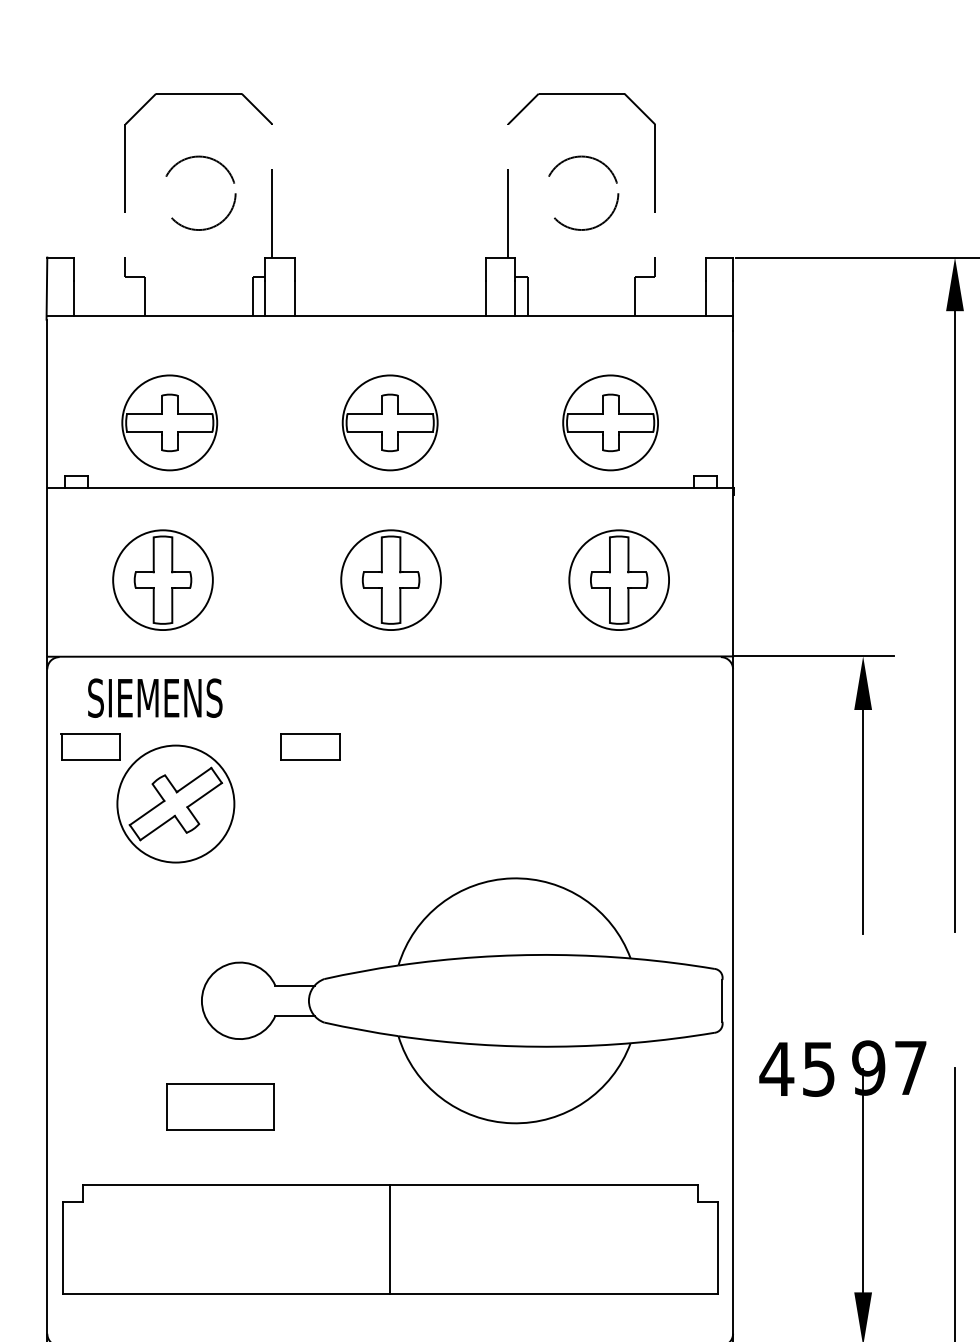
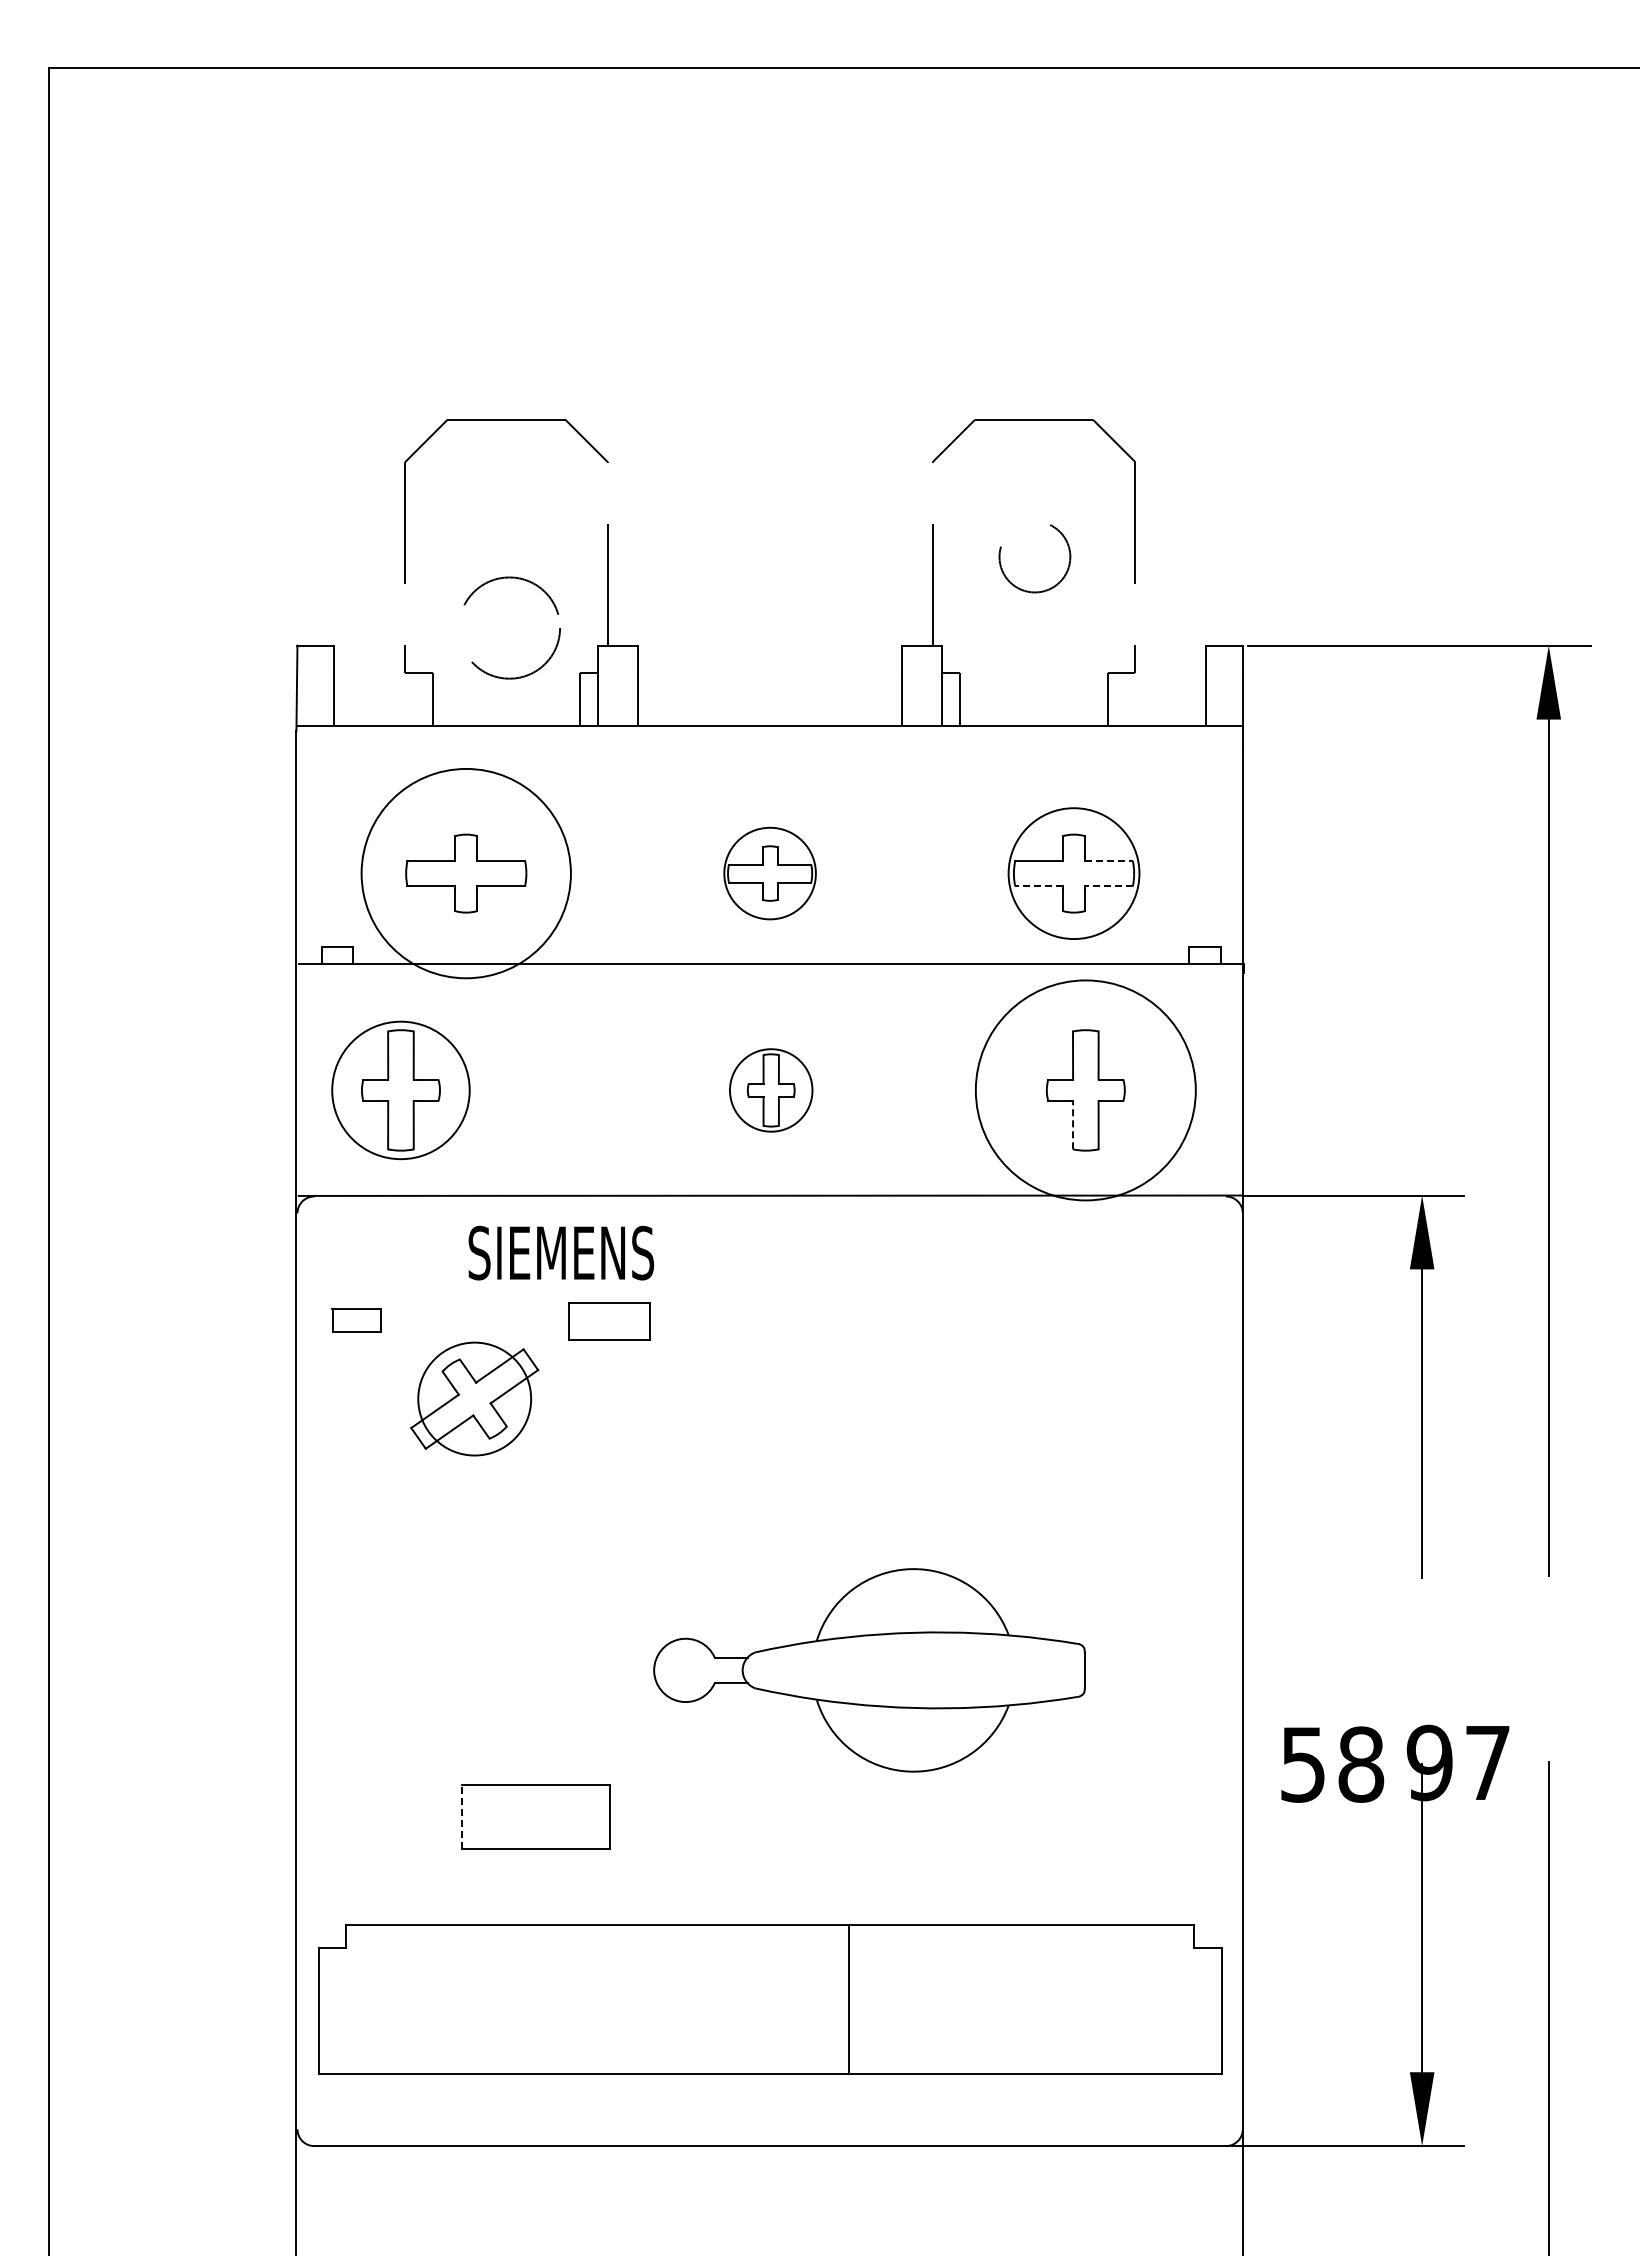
circle: (200, 192) -> (511, 627), moved
circle: (583, 192) -> (1036, 556), size x0.7
line: (635, 413) -> (1108, 860), solid -> dashed
circle: (169, 422) -> (465, 873), size x1.6
part: (389, 422) -> (769, 873), size x0.7
line: (585, 432) -> (1039, 886), solid -> dashed
line: (635, 432) -> (1108, 886), solid -> dashed
part: (162, 580) -> (400, 1090), moved
part: (390, 580) -> (770, 1090), size x0.6
circle: (618, 580) -> (1085, 1090), size x1.6
line: (610, 604) -> (1073, 1124), solid -> dashed
text: (155, 697) -> (561, 1252), moved
part: (90, 747) -> (356, 1320), size x0.6
part: (310, 747) -> (609, 1321), moved
circle: (175, 803) -> (474, 1398), size x0.7
part: (462, 1000) -> (869, 1670), size x0.6
text: (797, 1069) -> (1331, 1764), 45 -> 58
line: (167, 1106) -> (462, 1816), solid -> dashed
line: (390, 1239) -> (849, 1999), moved

